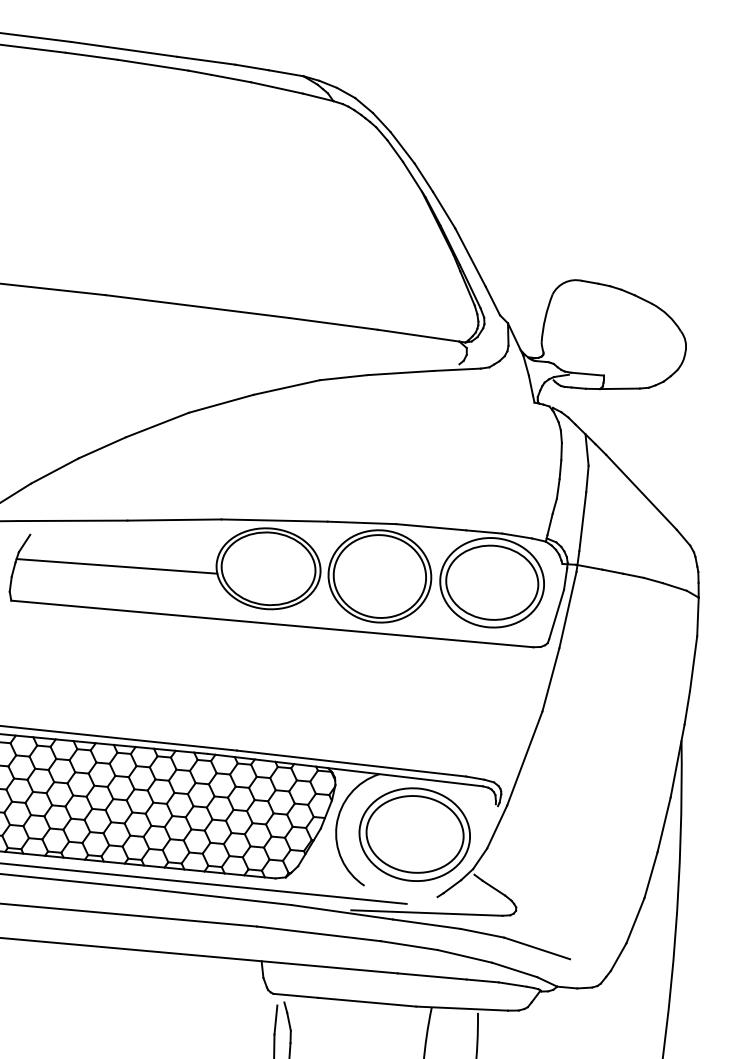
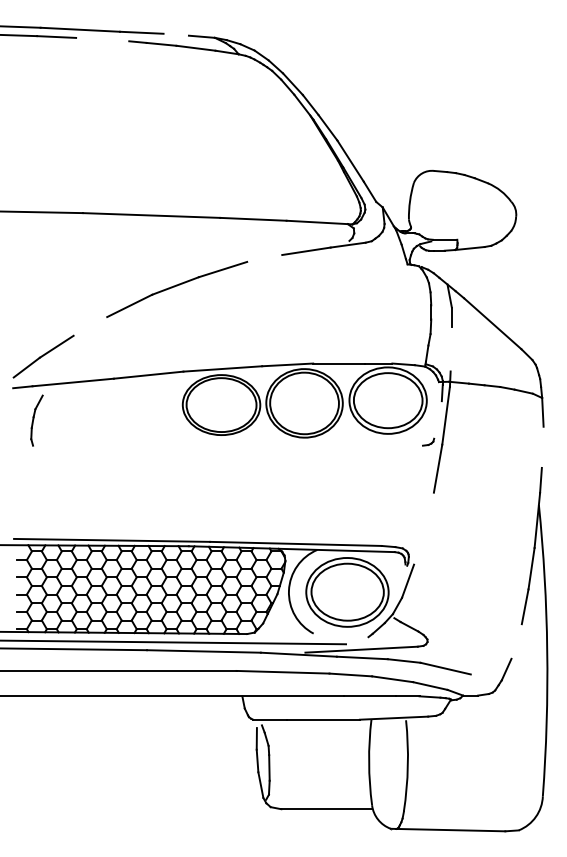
line: (152, 65) -> (102, 39), removed
line: (251, 67) -> (175, 34), removed
line: (343, 377) -> (264, 258), removed
line: (102, 447) -> (90, 326), removed
line: (581, 521) -> (450, 349), removed
line: (116, 566) -> (108, 413), removed
line: (556, 613) -> (437, 419), removed
line: (271, 623) -> (227, 445), removed
line: (693, 662) -> (542, 446), removed
line: (524, 758) -> (423, 528), removed
line: (635, 920) -> (516, 641), removed

